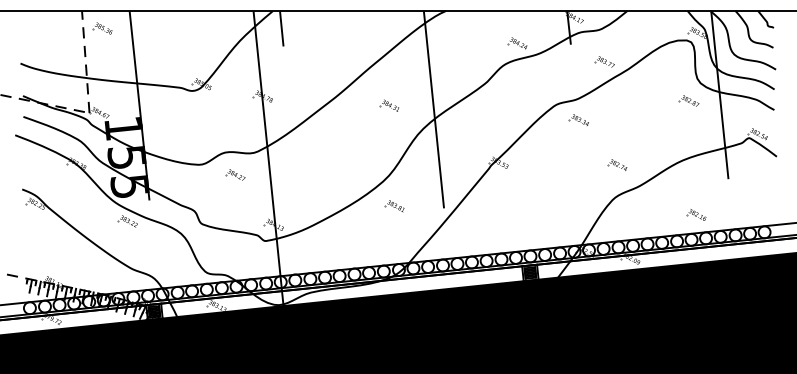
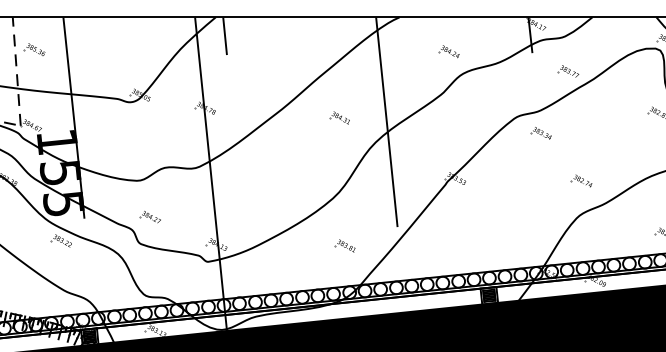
part: (102, 28) -> (34, 49), moved
part: (517, 43) -> (449, 51), moved
part: (235, 174) -> (150, 216), moved
part: (394, 206) -> (344, 246), moved

